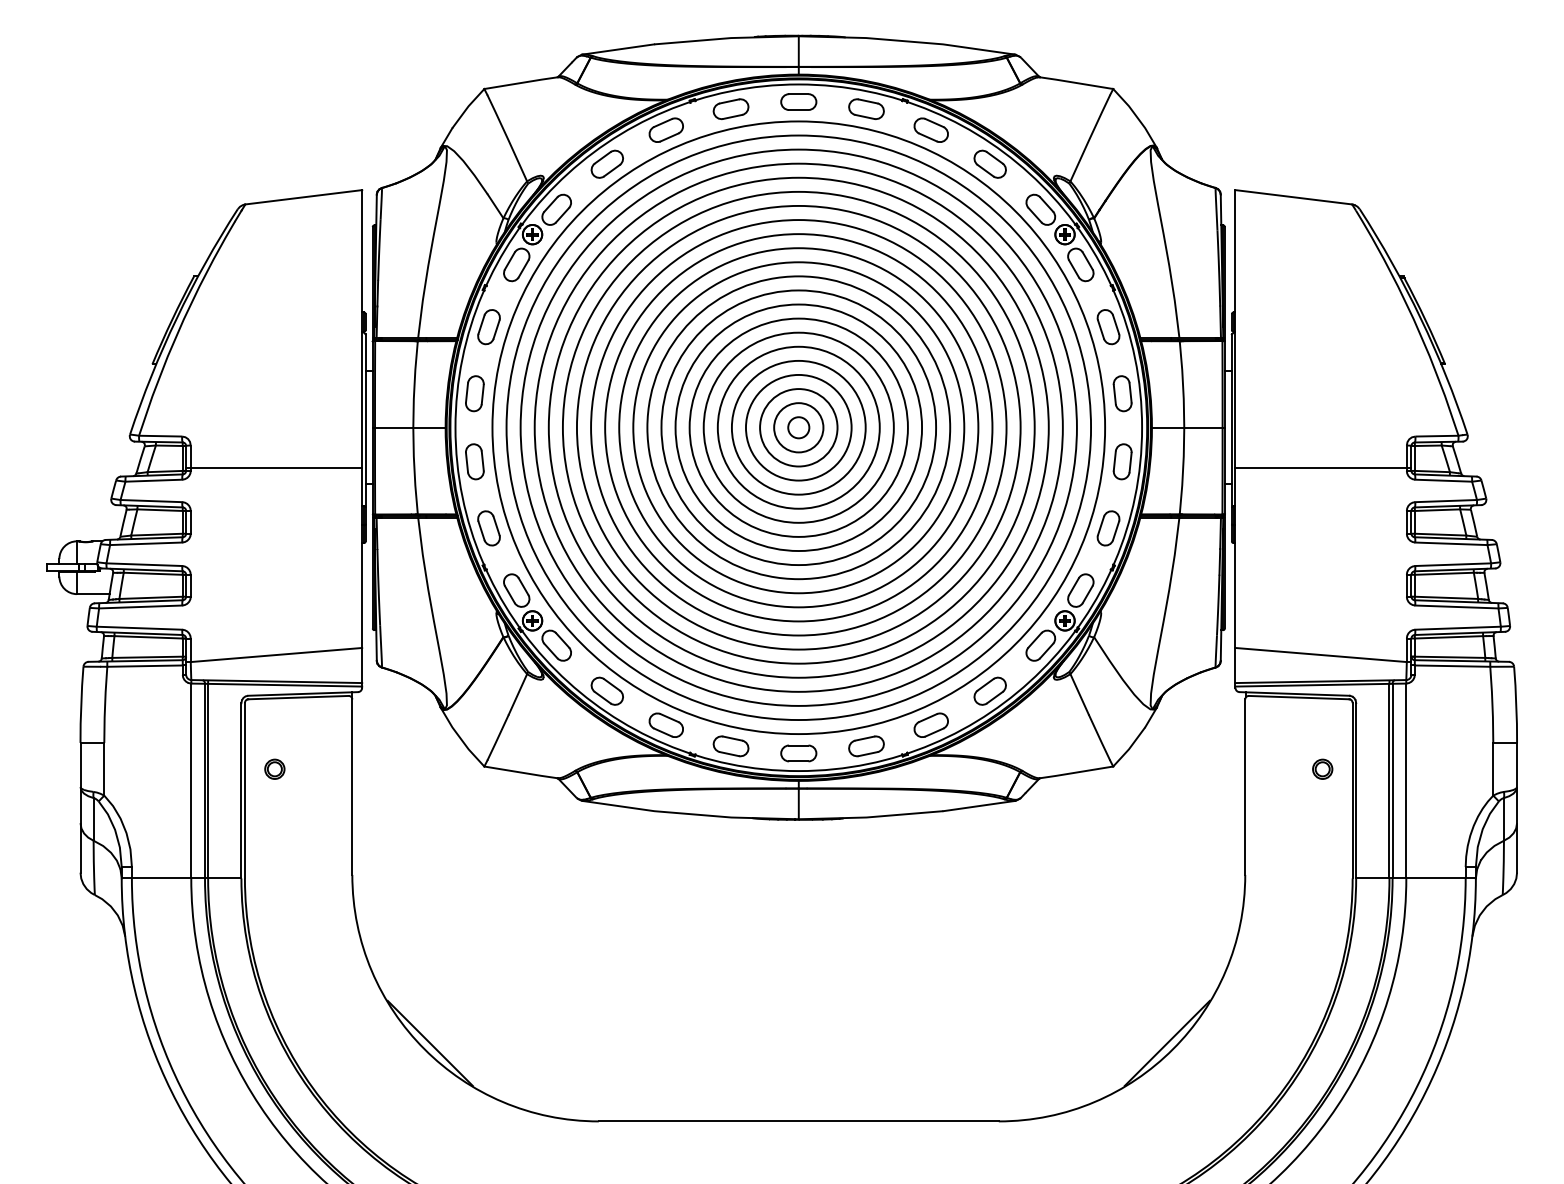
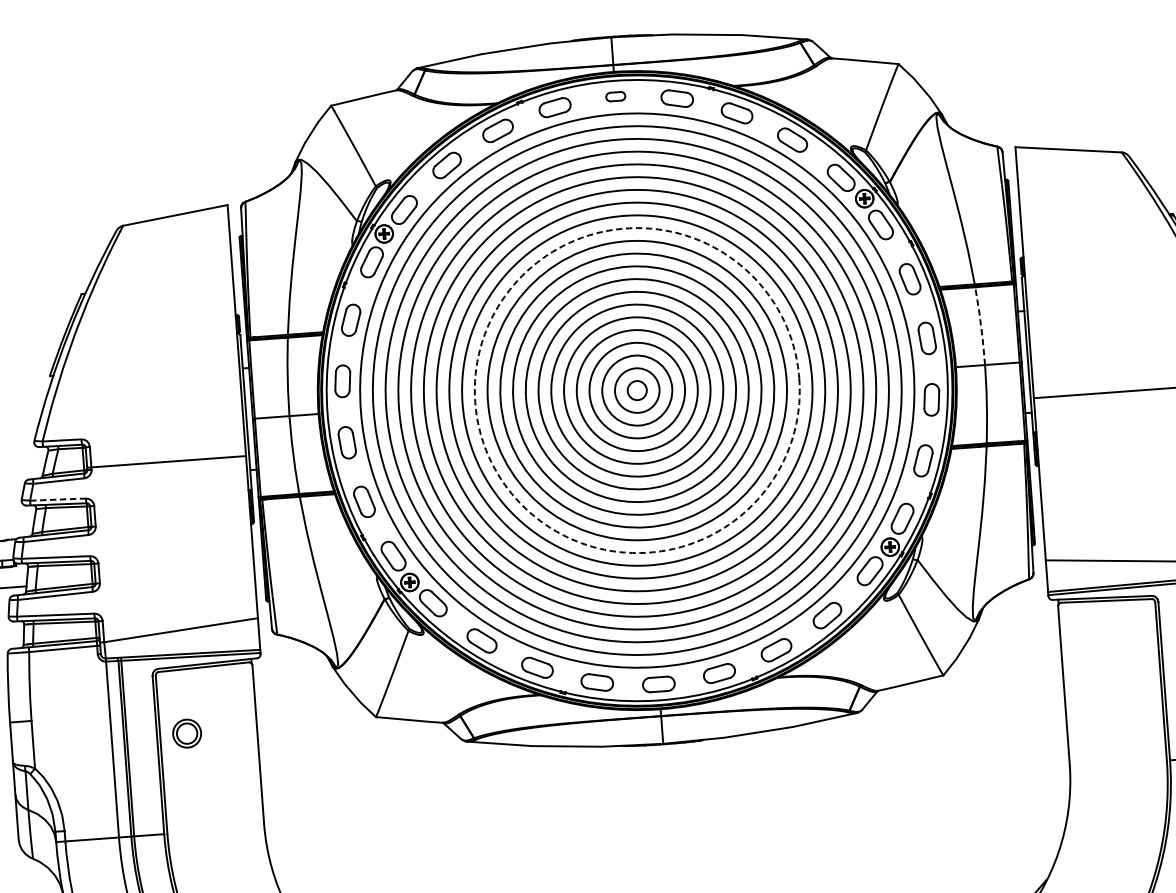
part: (798, 101) -> (615, 96), size x0.6
line: (1183, 384) -> (981, 326), solid -> dashed
circle: (798, 427) -> (636, 390), solid -> dashed
line: (151, 501) -> (58, 500), solid -> dashed
part: (274, 768) -> (186, 732), size x1.6
part: (1322, 768) -> (1132, 663), removed

